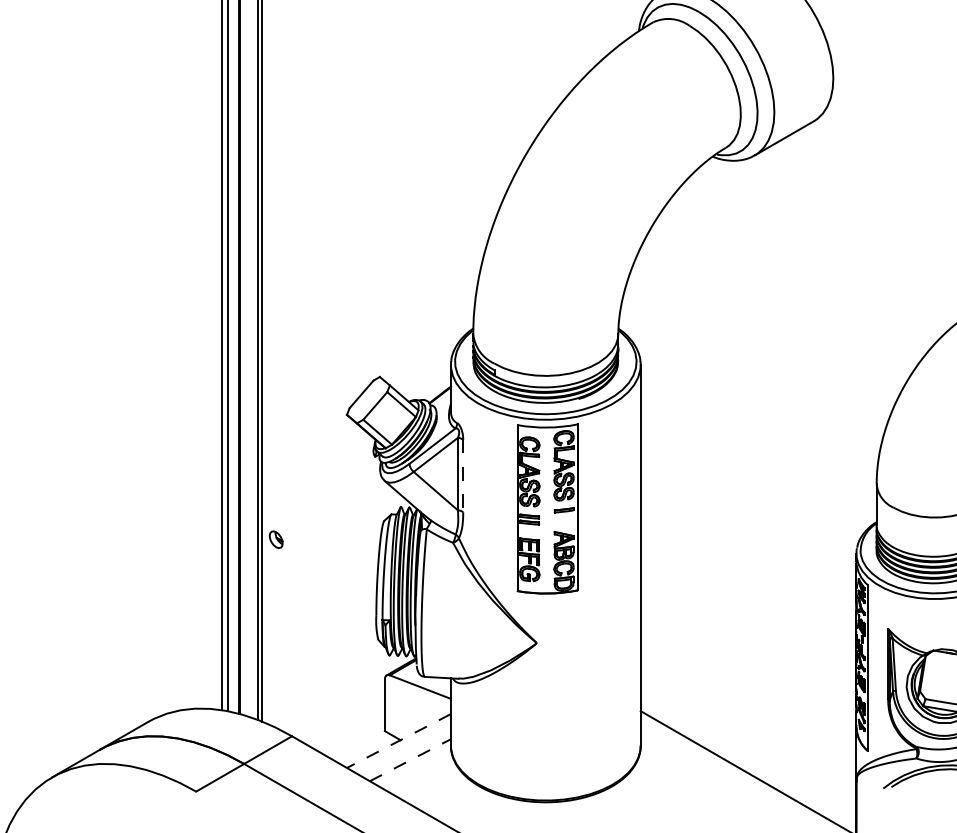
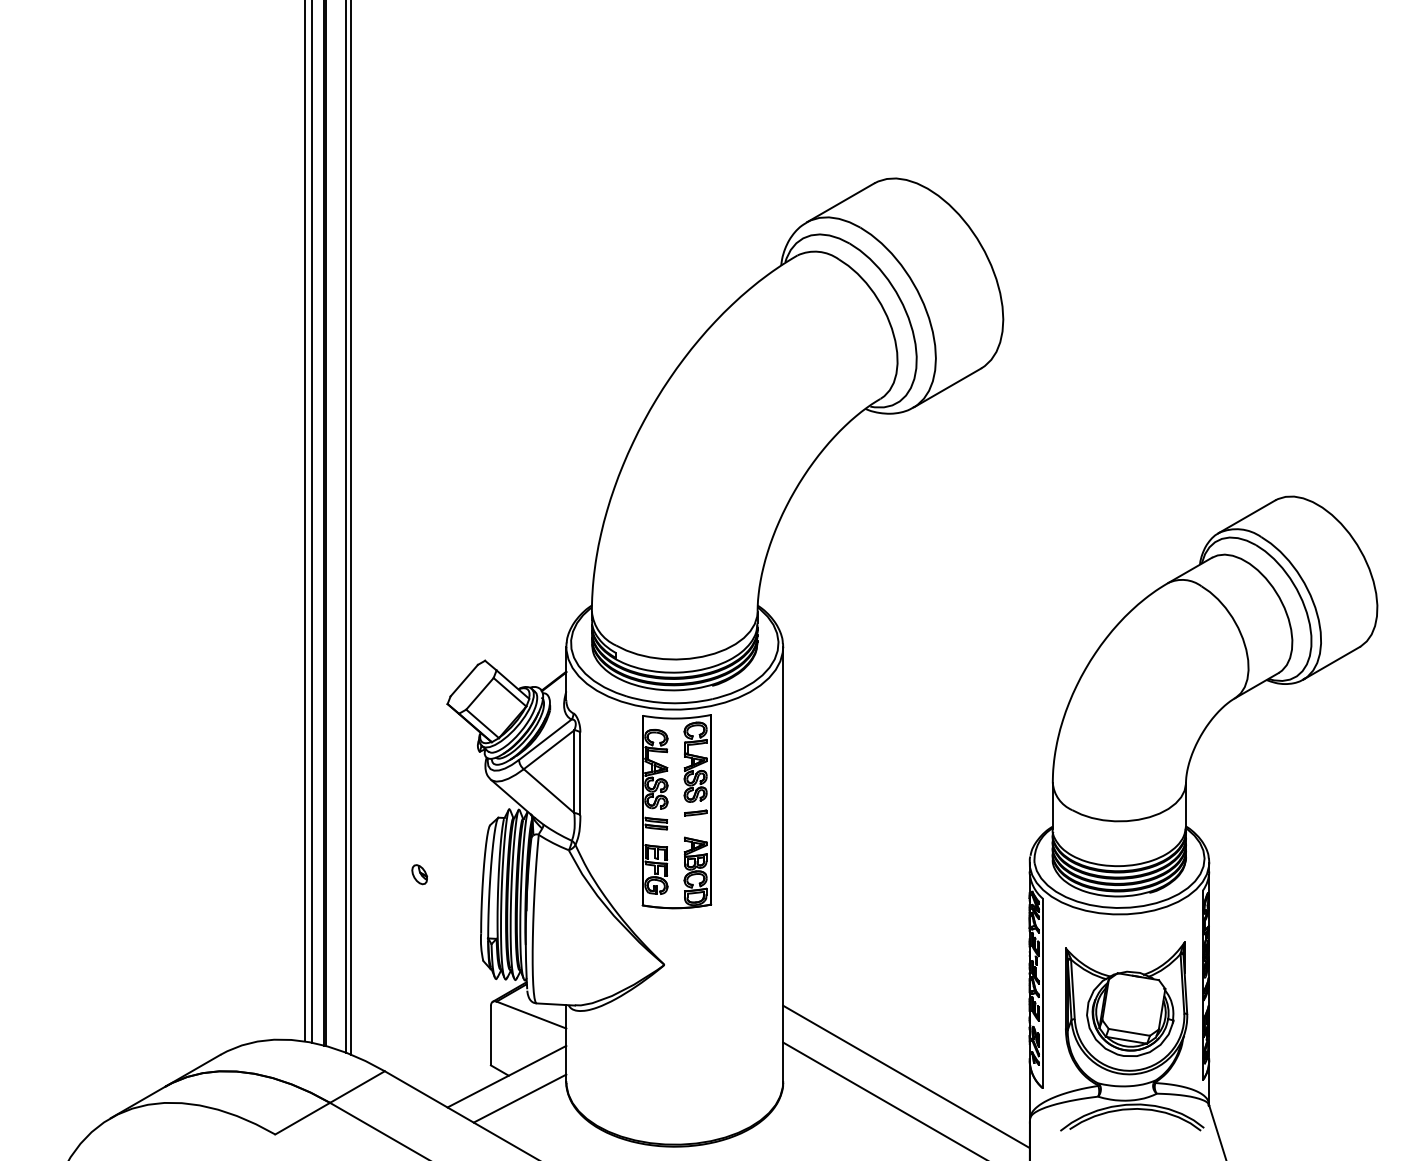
line: (463, 476) -> (580, 774), dashed -> solid
part: (276, 539) -> (419, 874), moved
line: (398, 740) -> (506, 1076), dashed -> solid
line: (748, 740) -> (906, 1076), added
line: (410, 760) -> (520, 1098), dashed -> solid

